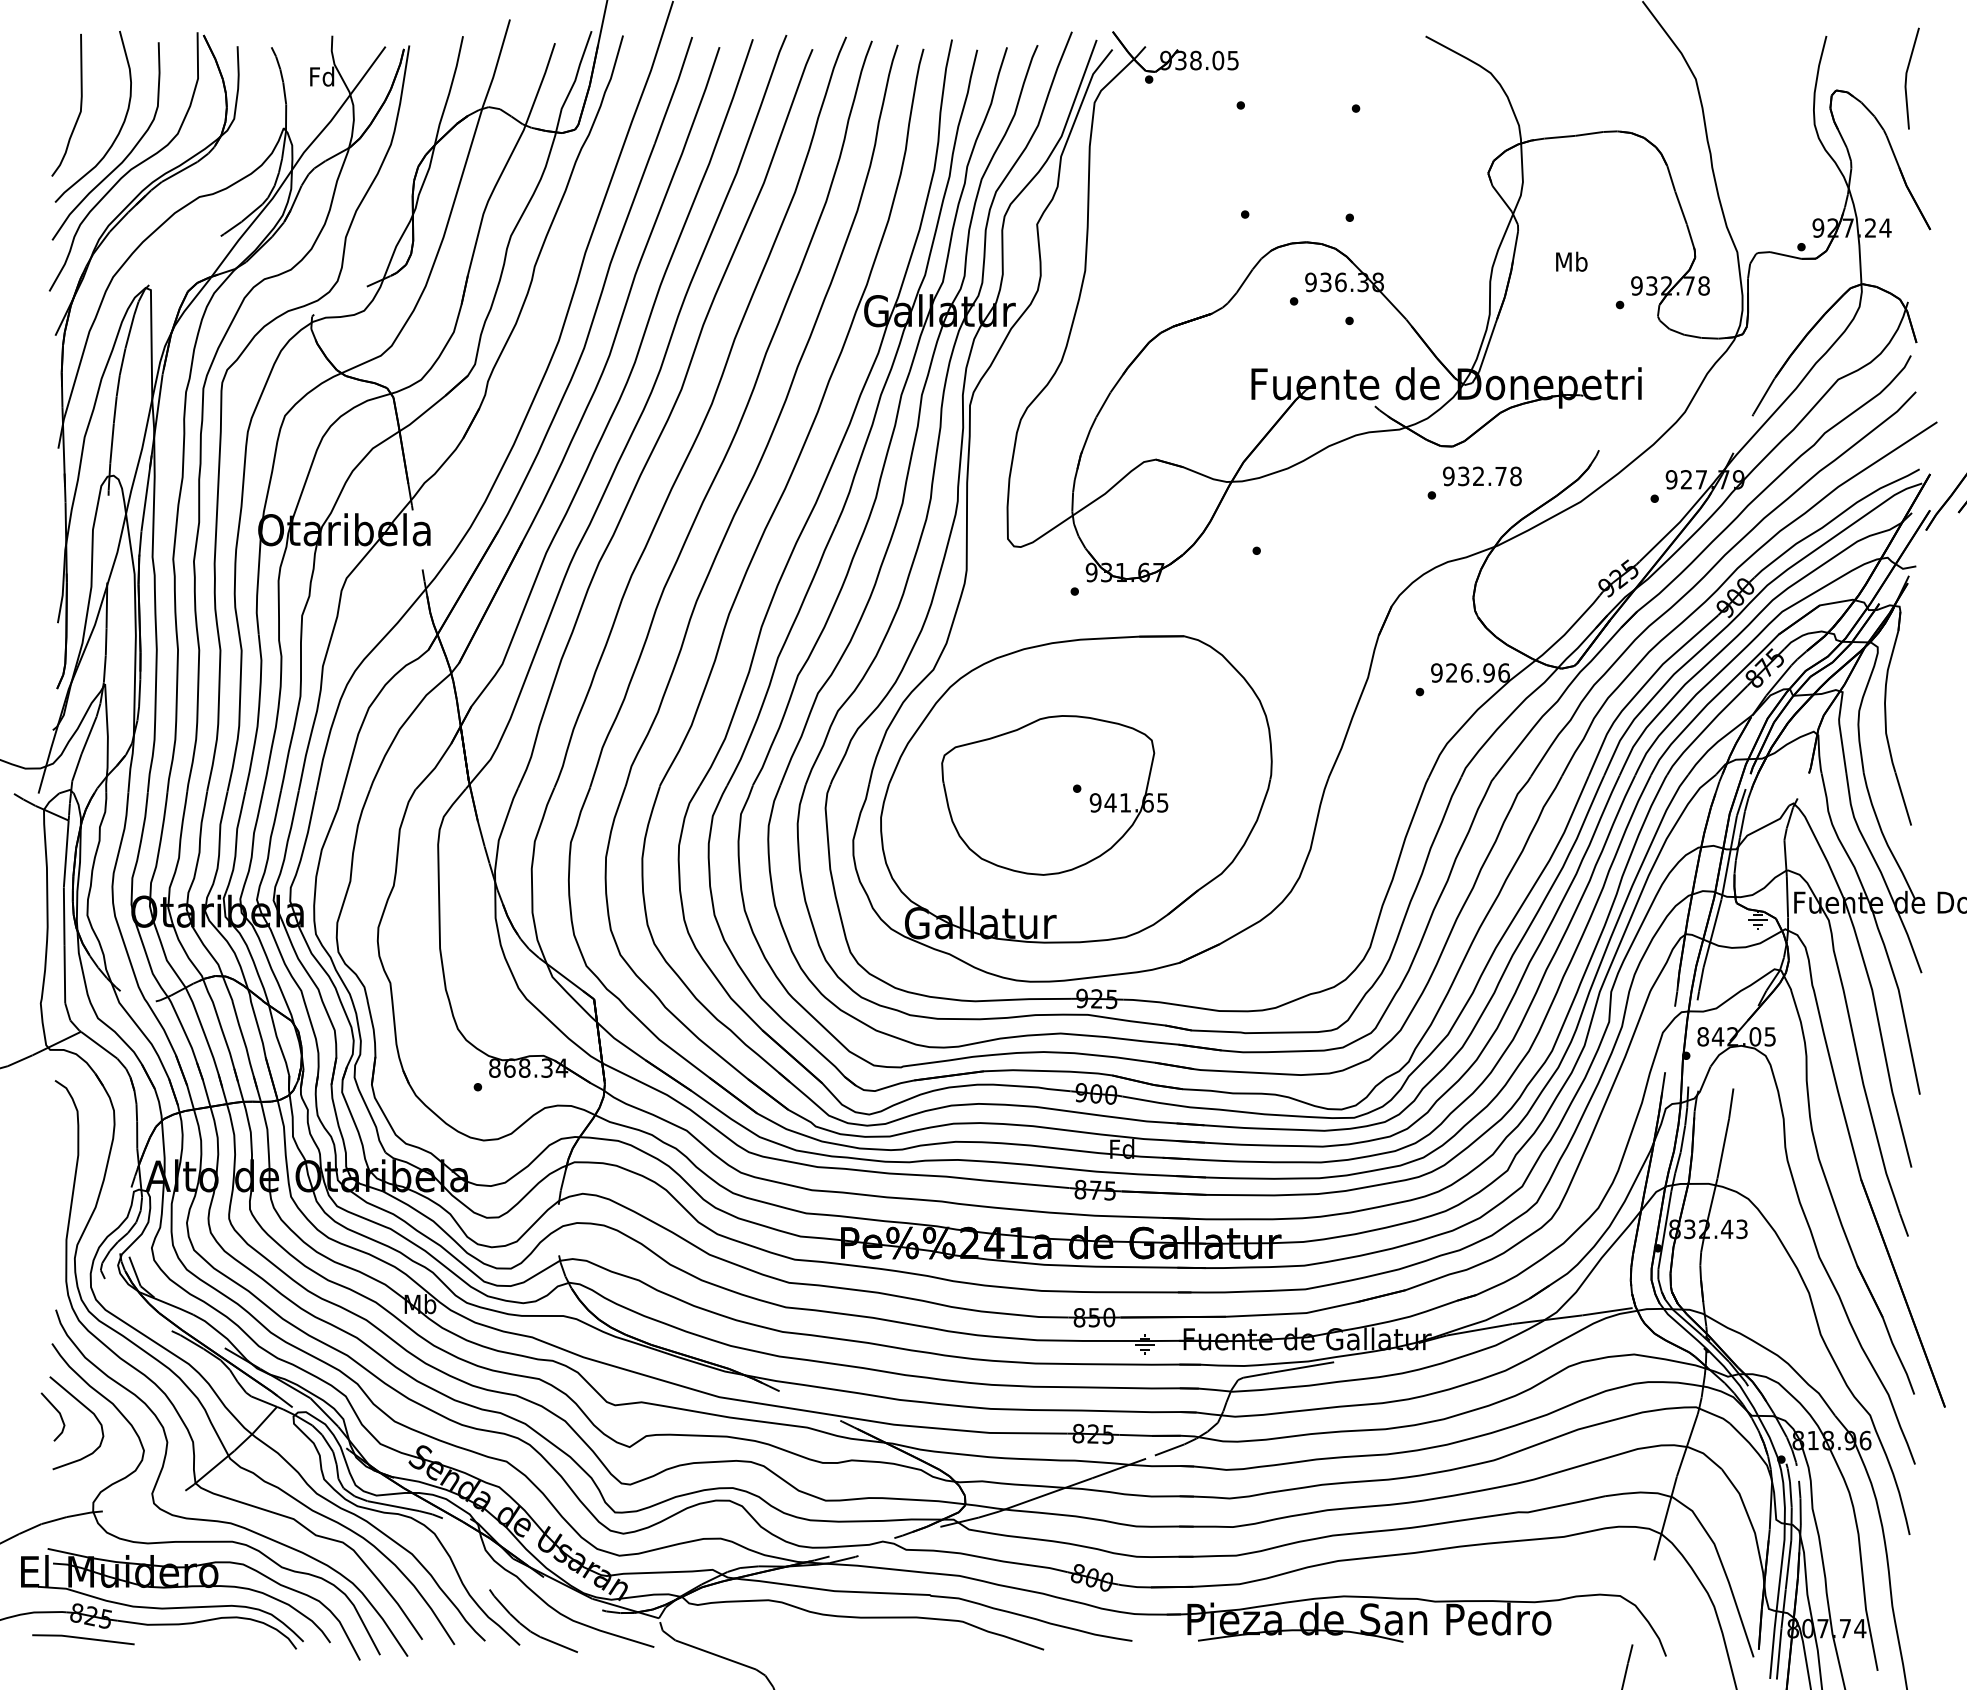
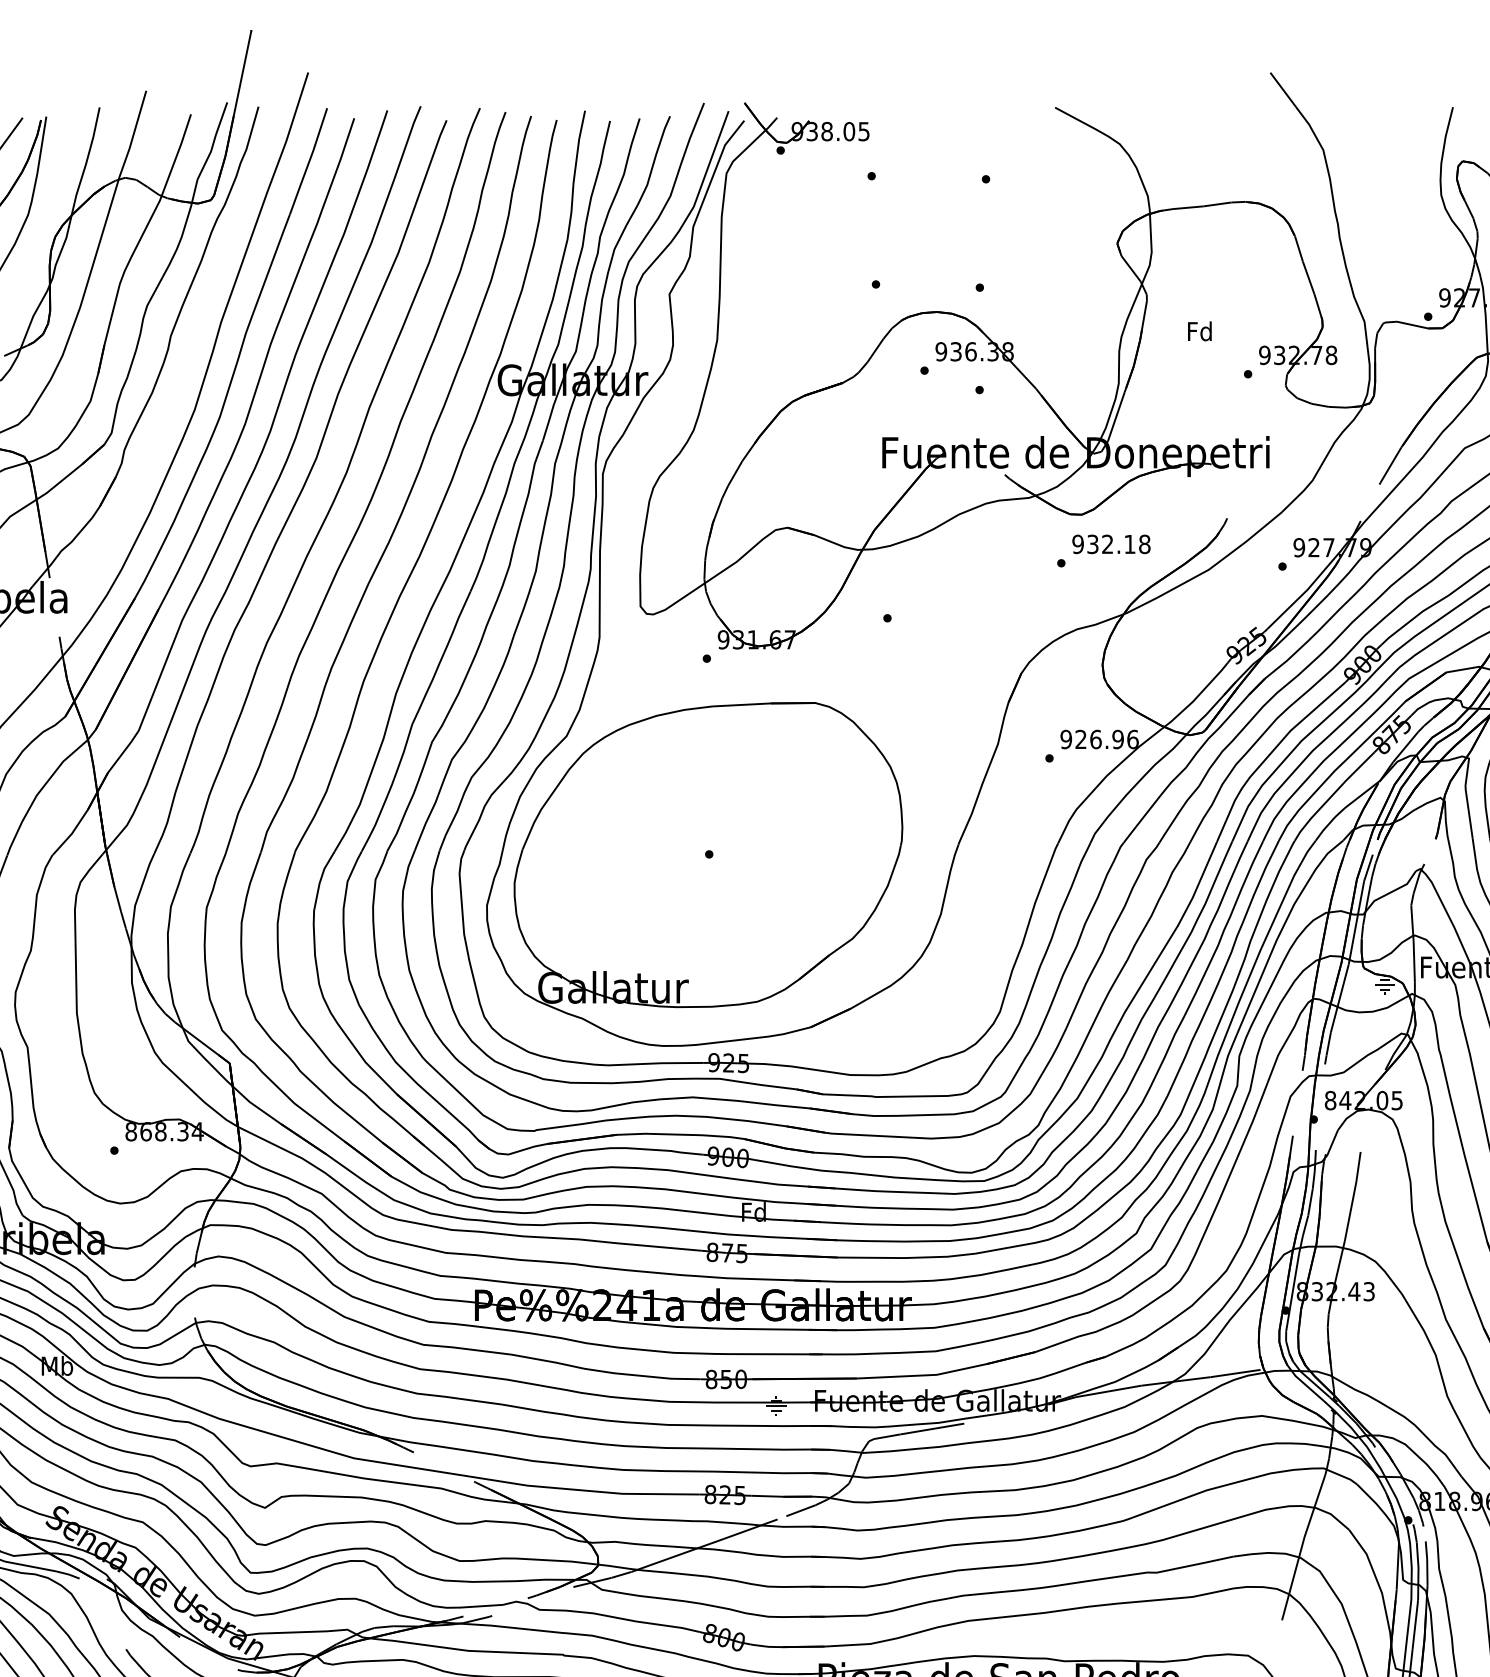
text: (1571, 261) -> (1199, 331), Mb -> Fd
text: (1500, 476) -> (1129, 544), 932.78 -> 932.18
part: (1054, 795) -> (686, 861), removed

